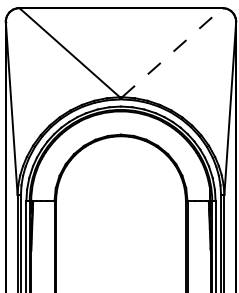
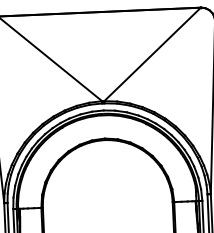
line: (172, 52) -> (152, 54), dashed -> solid

